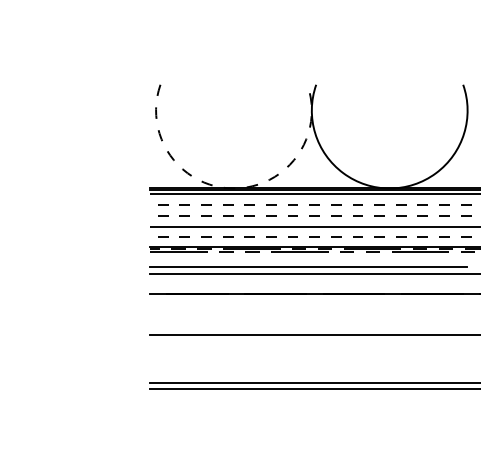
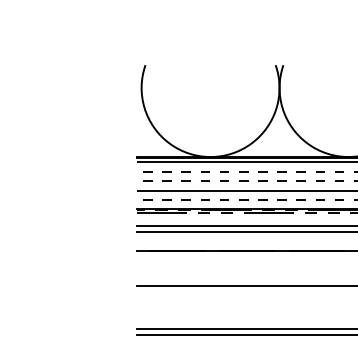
arc: (233, 188) -> (210, 157), dashed -> solid

